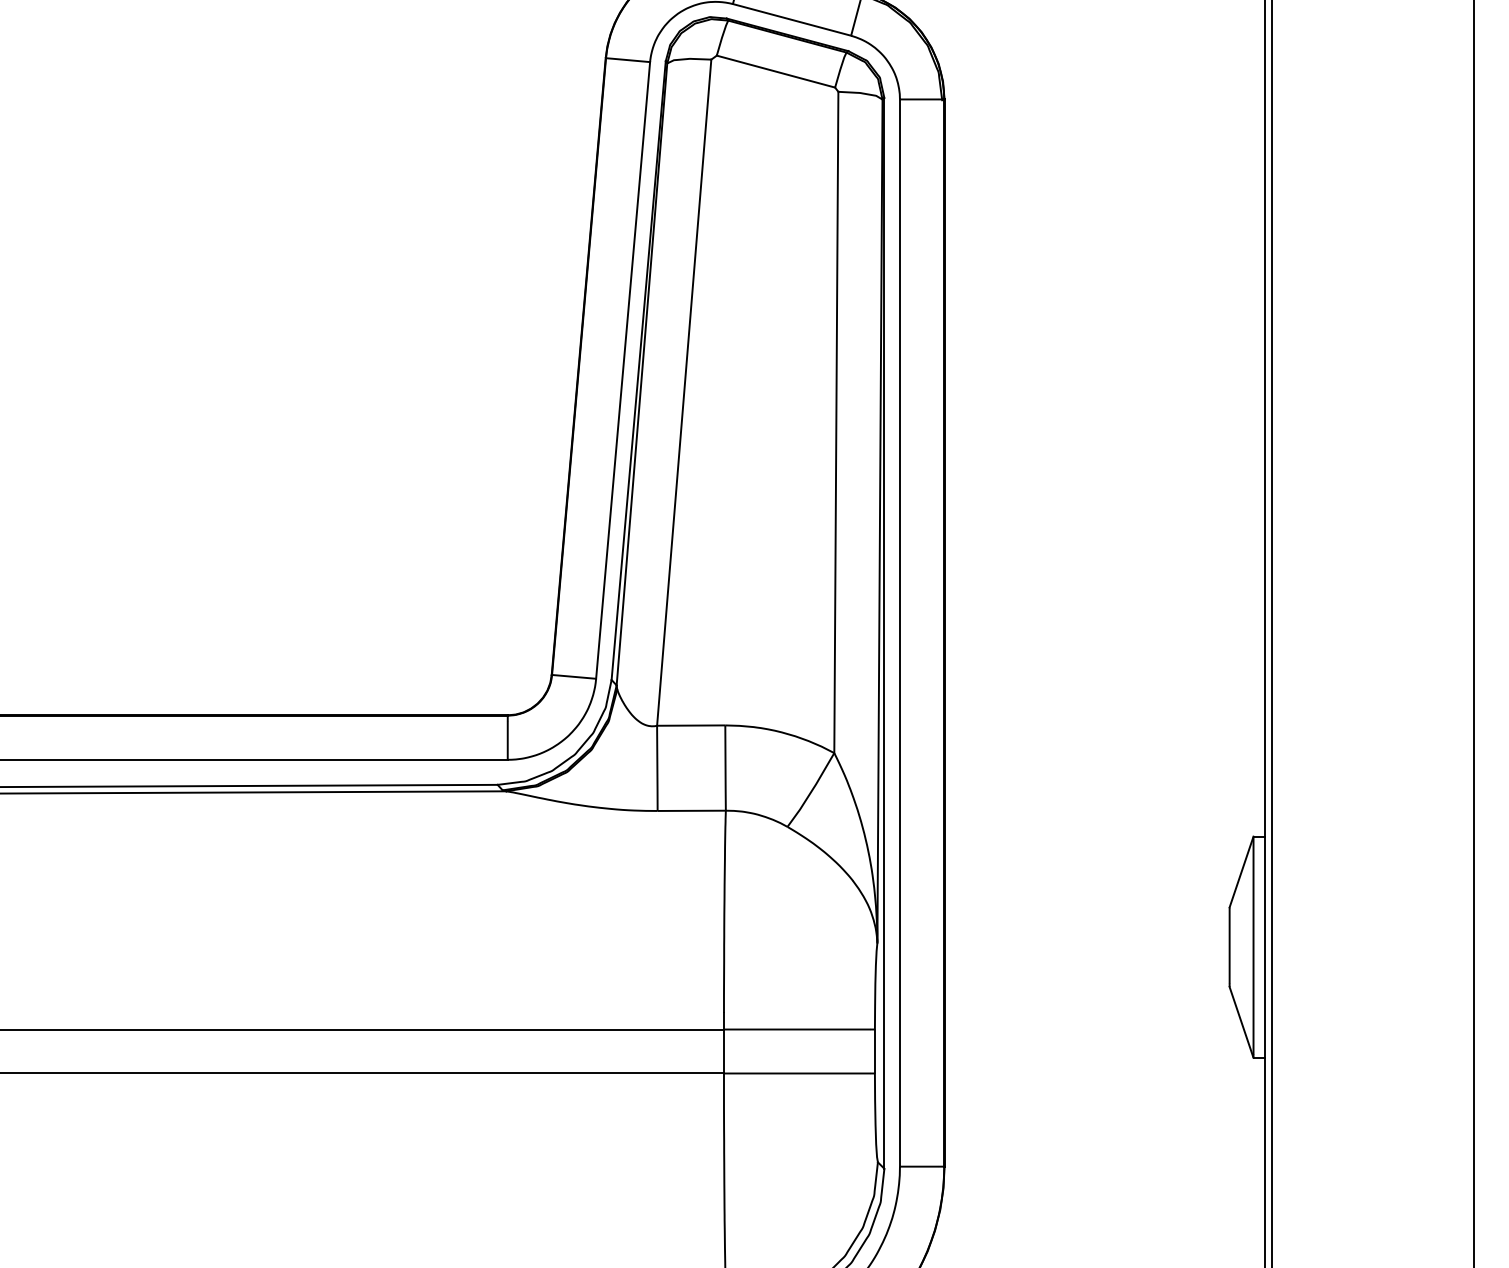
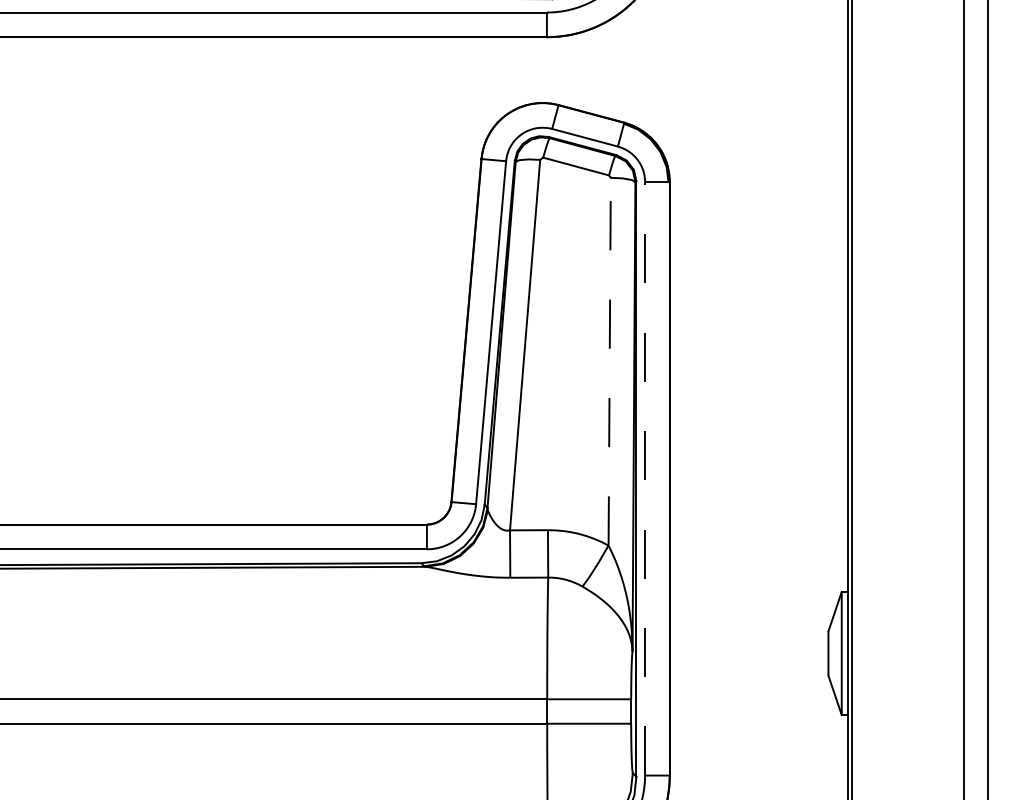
line: (835, 422) -> (609, 361), solid -> dashed
line: (900, 632) -> (645, 478), solid -> dashed

